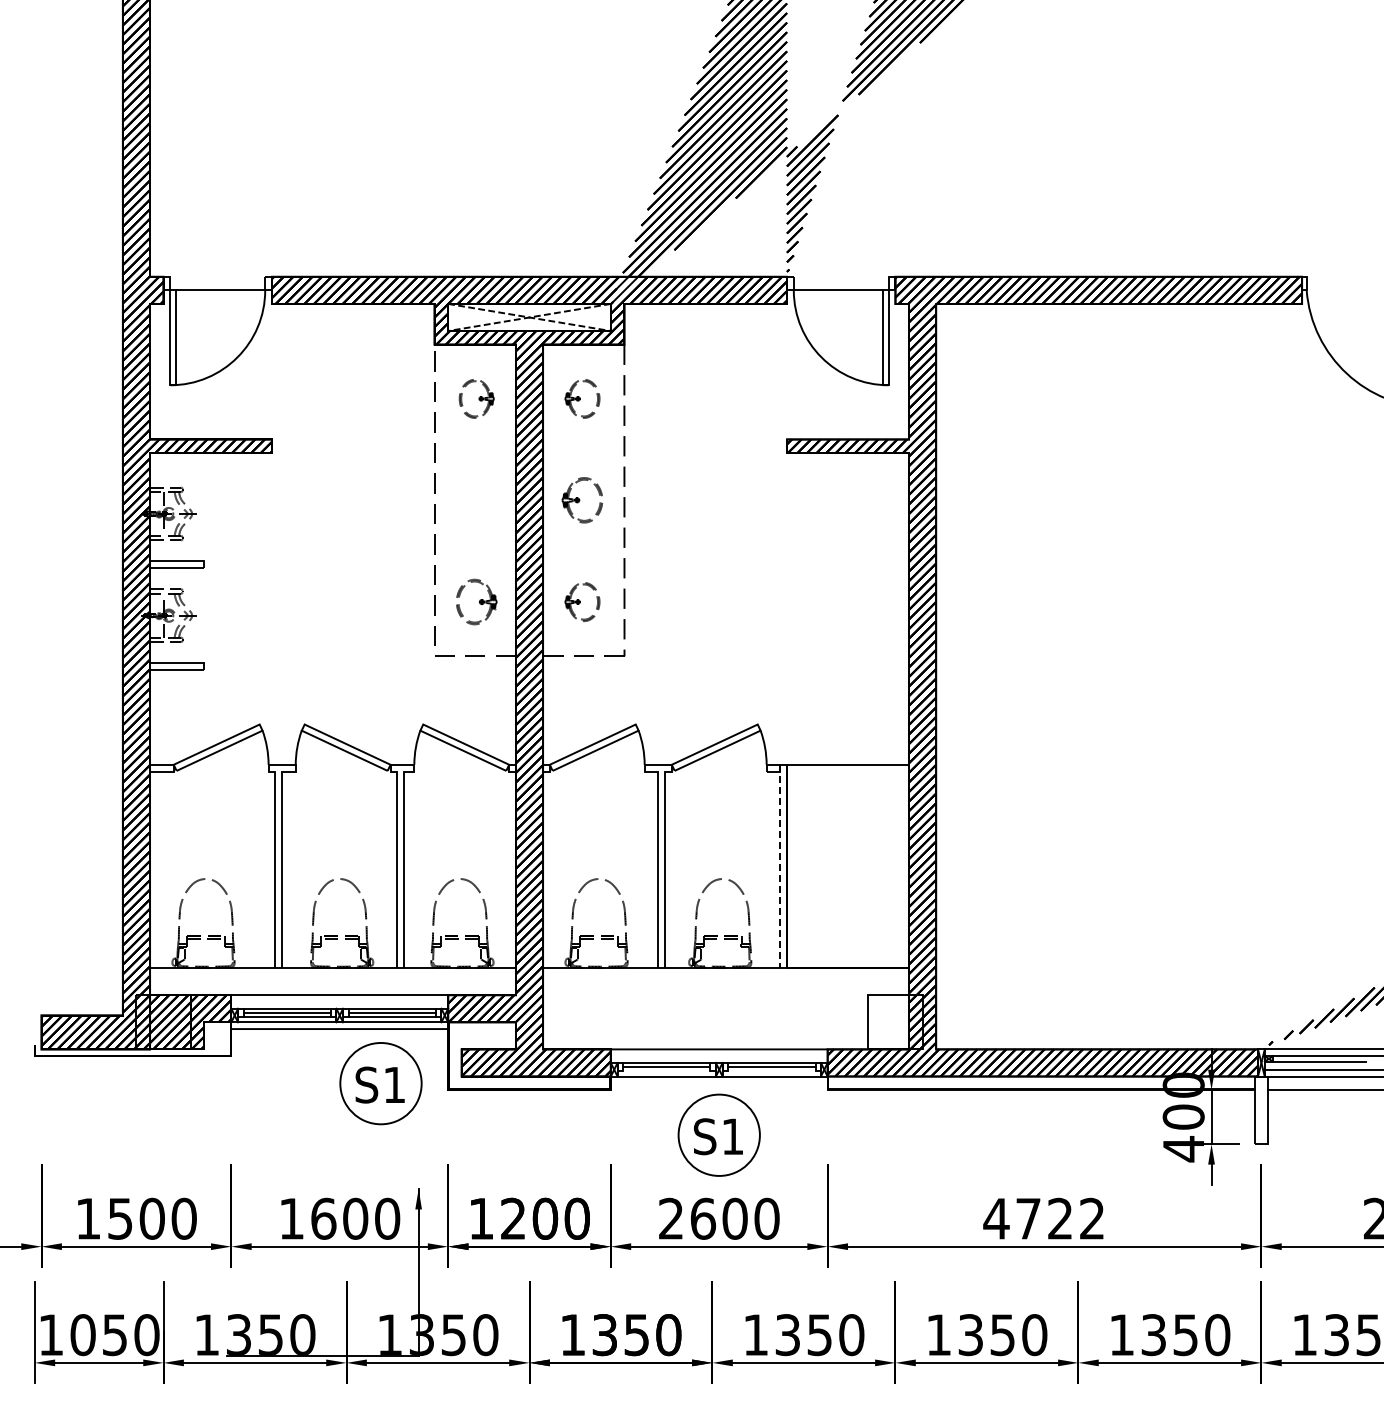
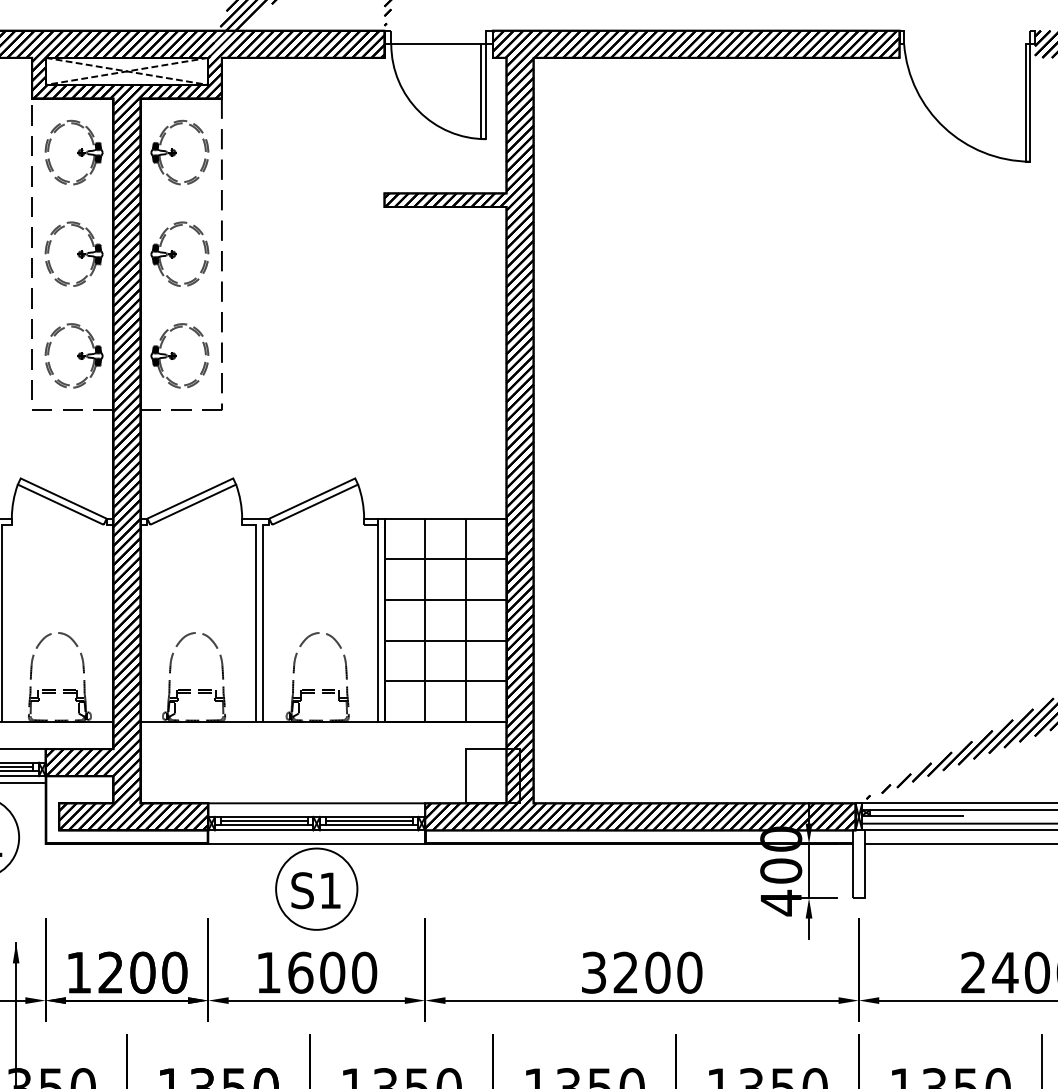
part: (476, 398) -> (73, 152), size x1.67
part: (582, 398) -> (179, 152), size x1.67
part: (476, 499) -> (73, 253), added
part: (582, 499) -> (179, 253), size x1.43
part: (476, 601) -> (73, 355), size x1.43
part: (582, 601) -> (179, 355), size x1.67
line: (780, 866) -> (377, 620), dashed -> solid
hatch: (848, 866) -> (445, 620), added
line: (666, 1071) -> (263, 825), added
line: (771, 1071) -> (368, 825), added
line: (718, 1090) -> (315, 844), added
text: (670, 1218) -> (267, 972), 2600 -> 1600
text: (1043, 1218) -> (640, 972), 4722 -> 3200

